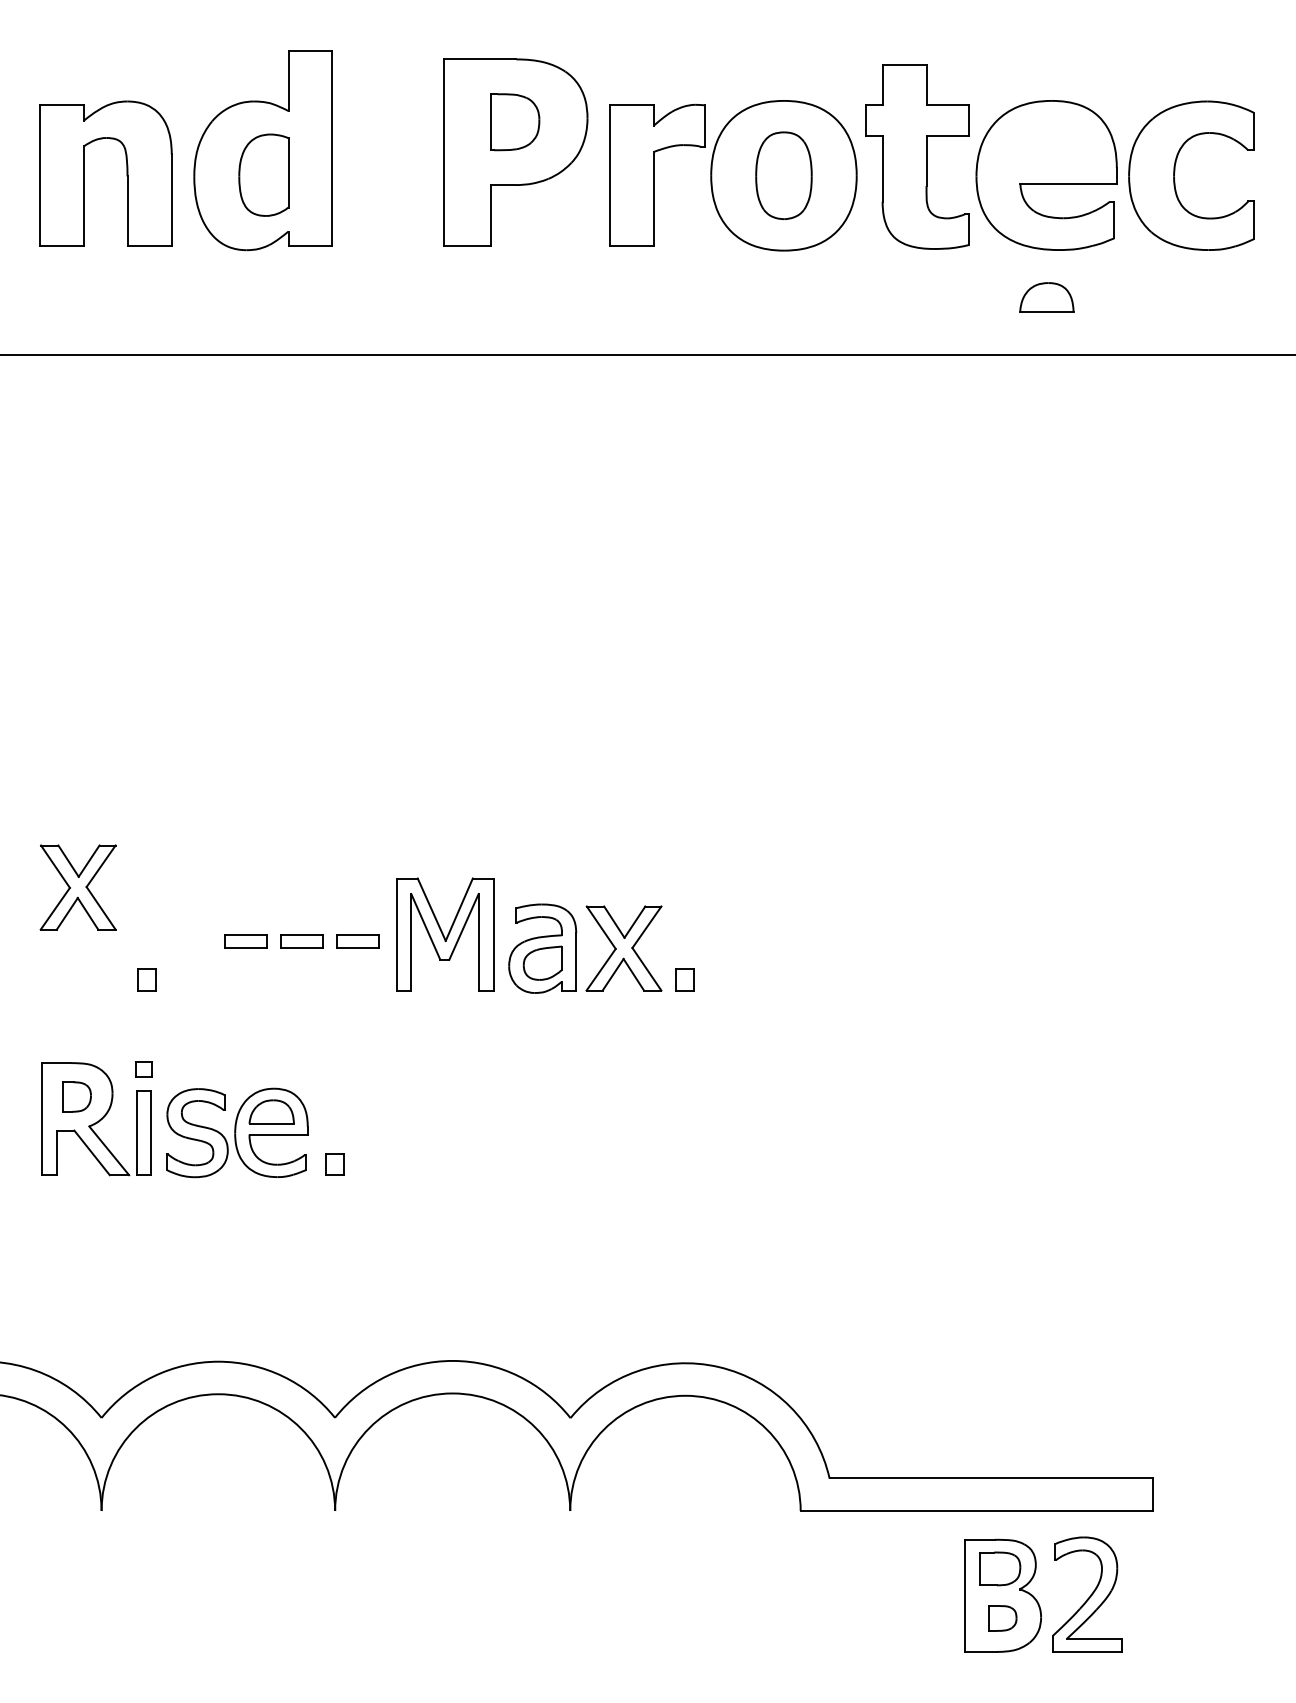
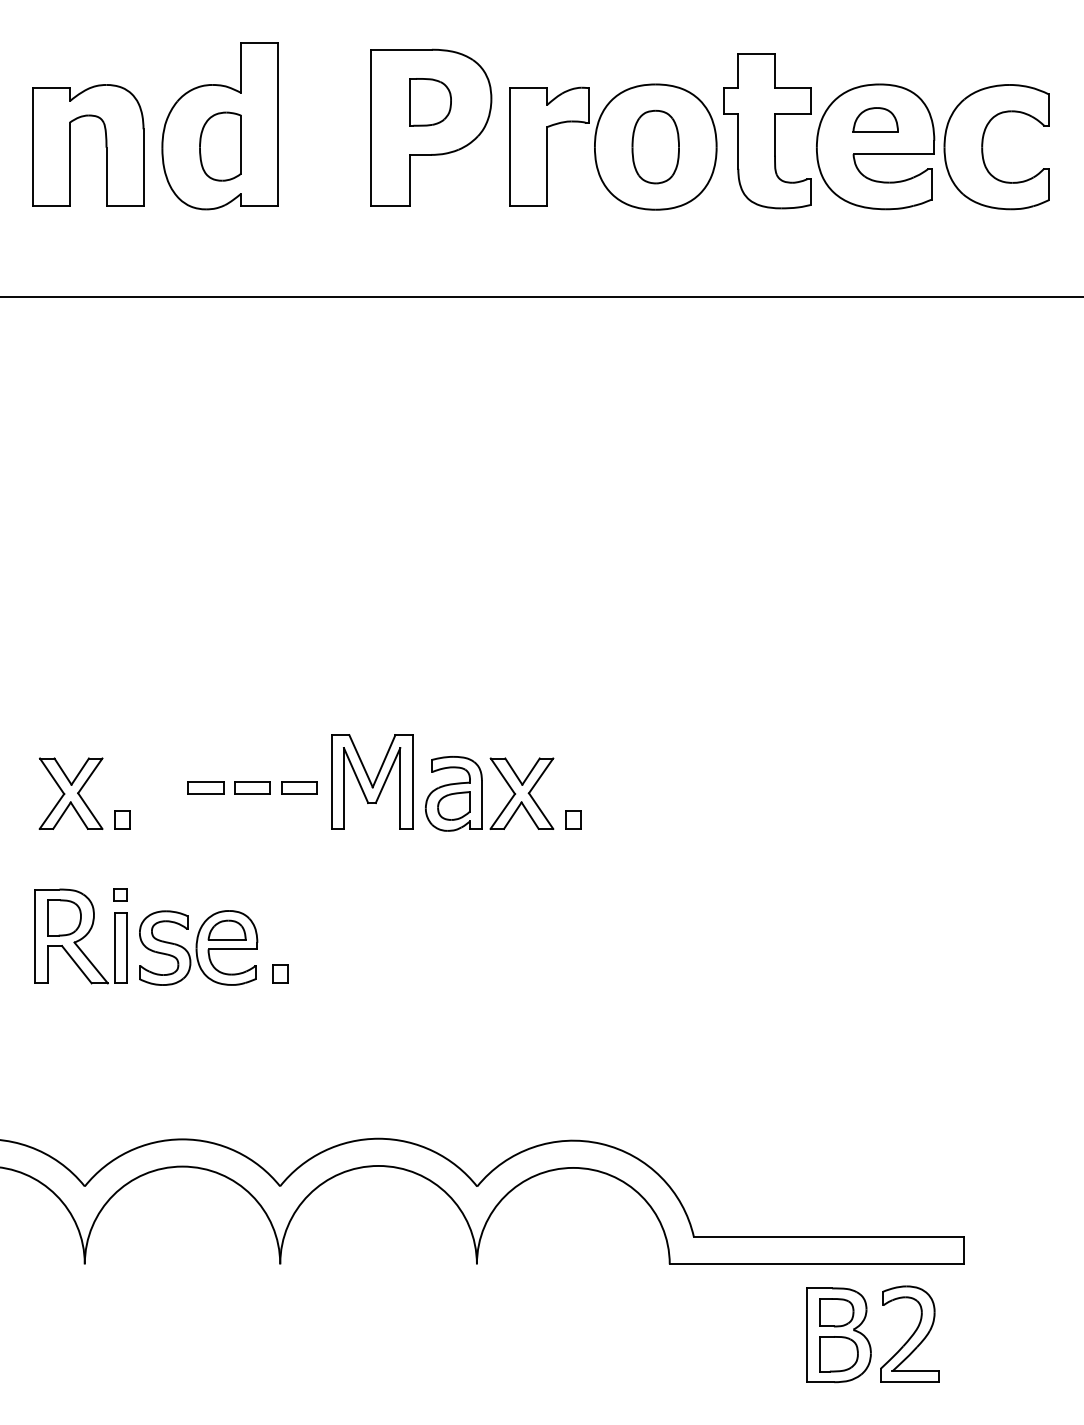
part: (1046, 297) -> (875, 120), moved
part: (77, 887) -> (70, 793), moved
part: (76, 1096) -> (63, 917), size x1.43
part: (1002, 1618) -> (838, 1354), size x1.67

